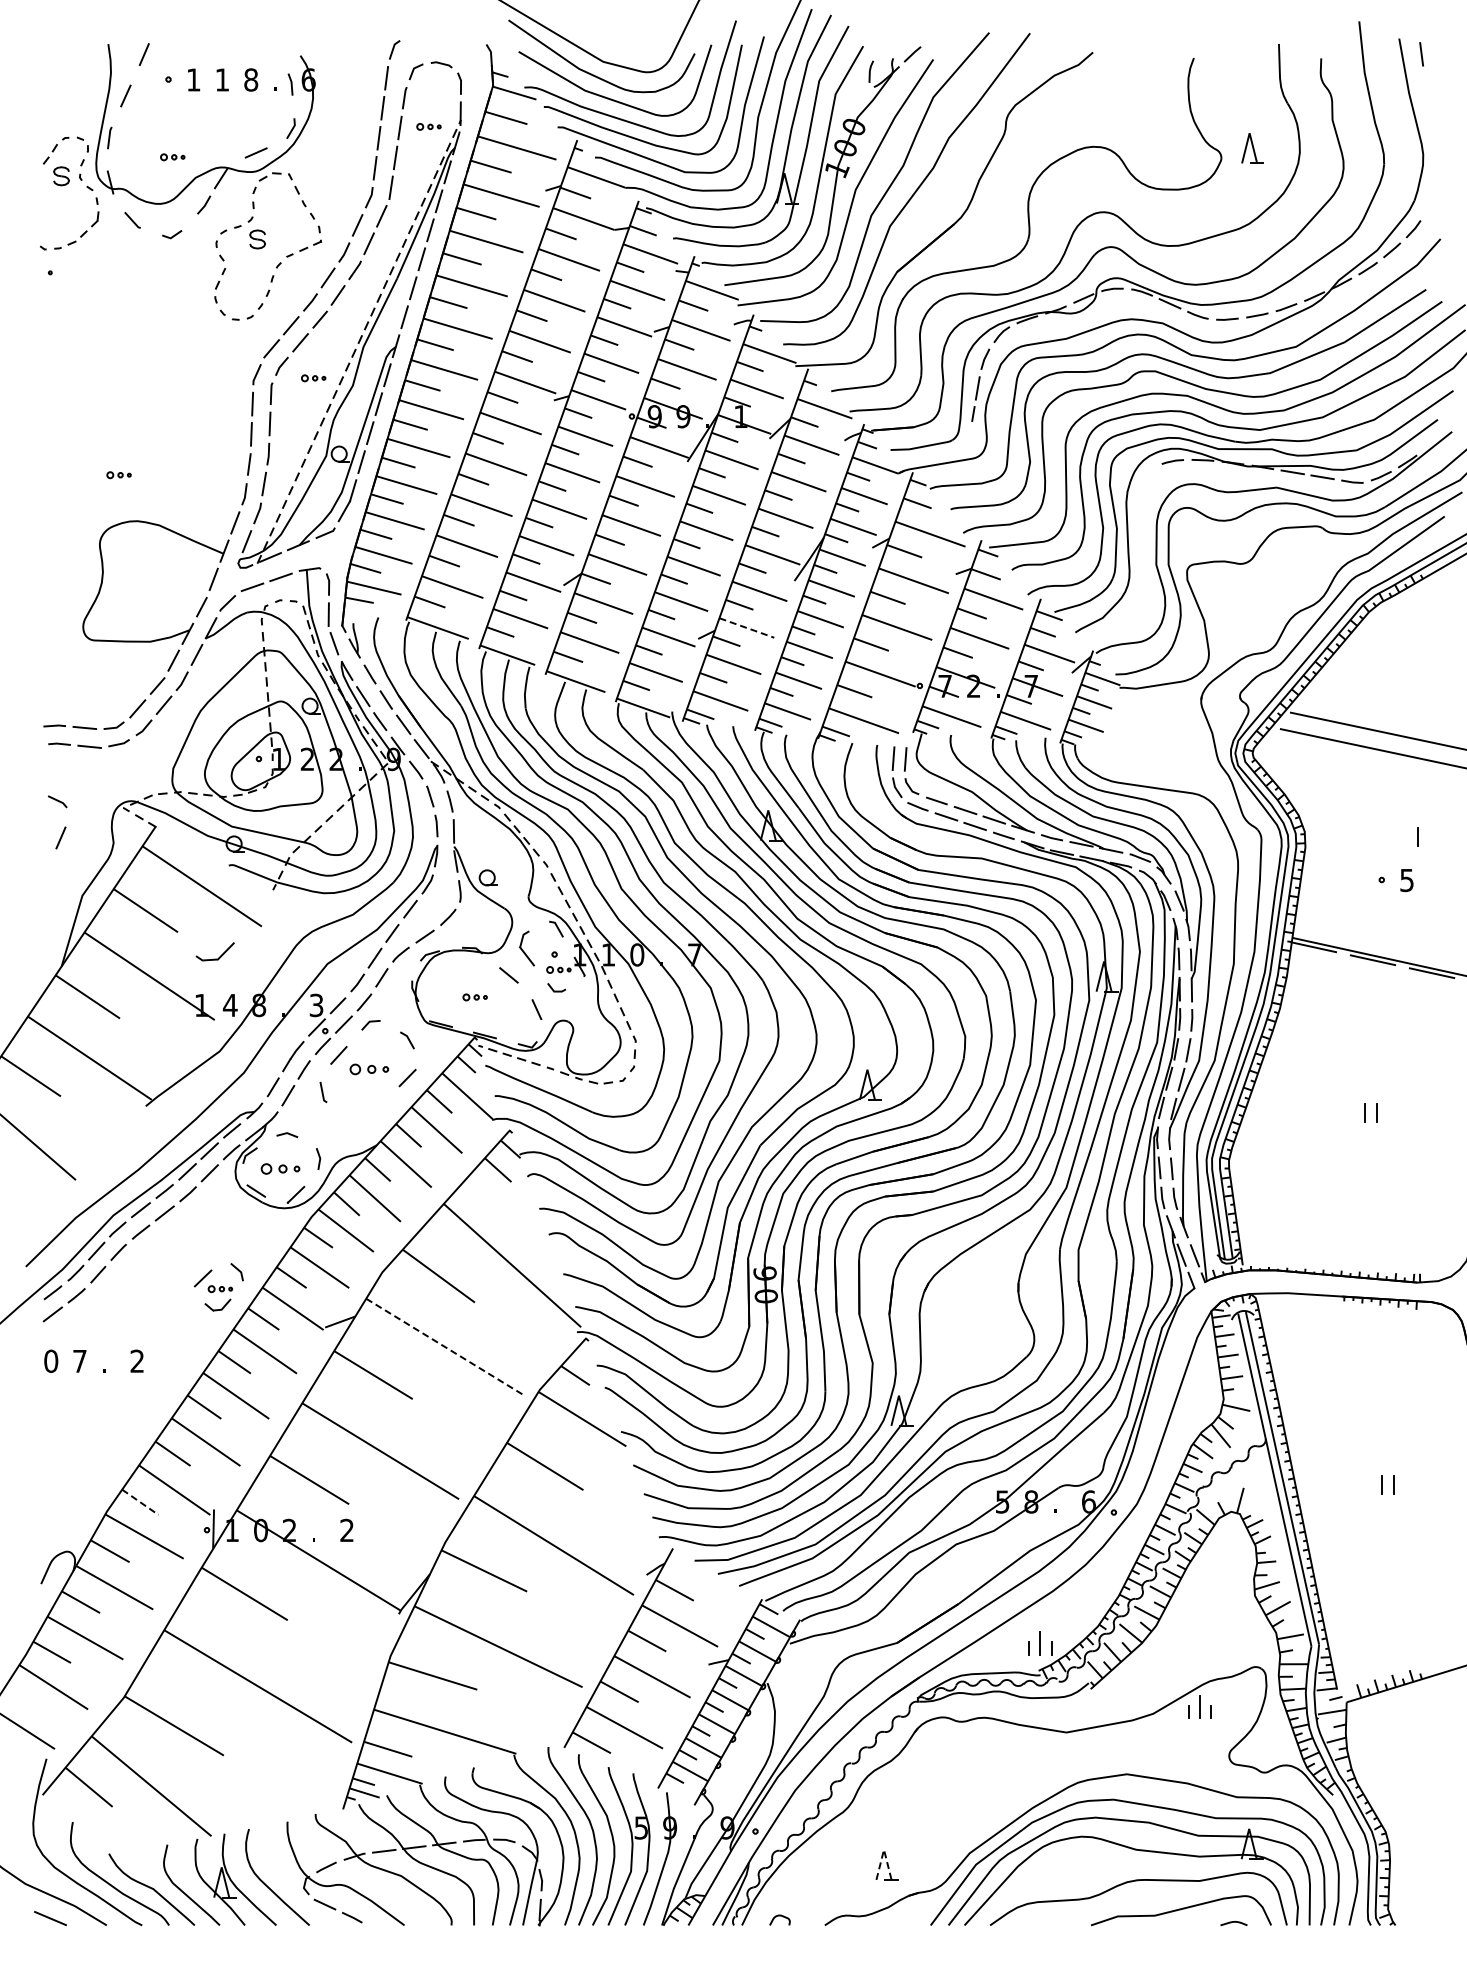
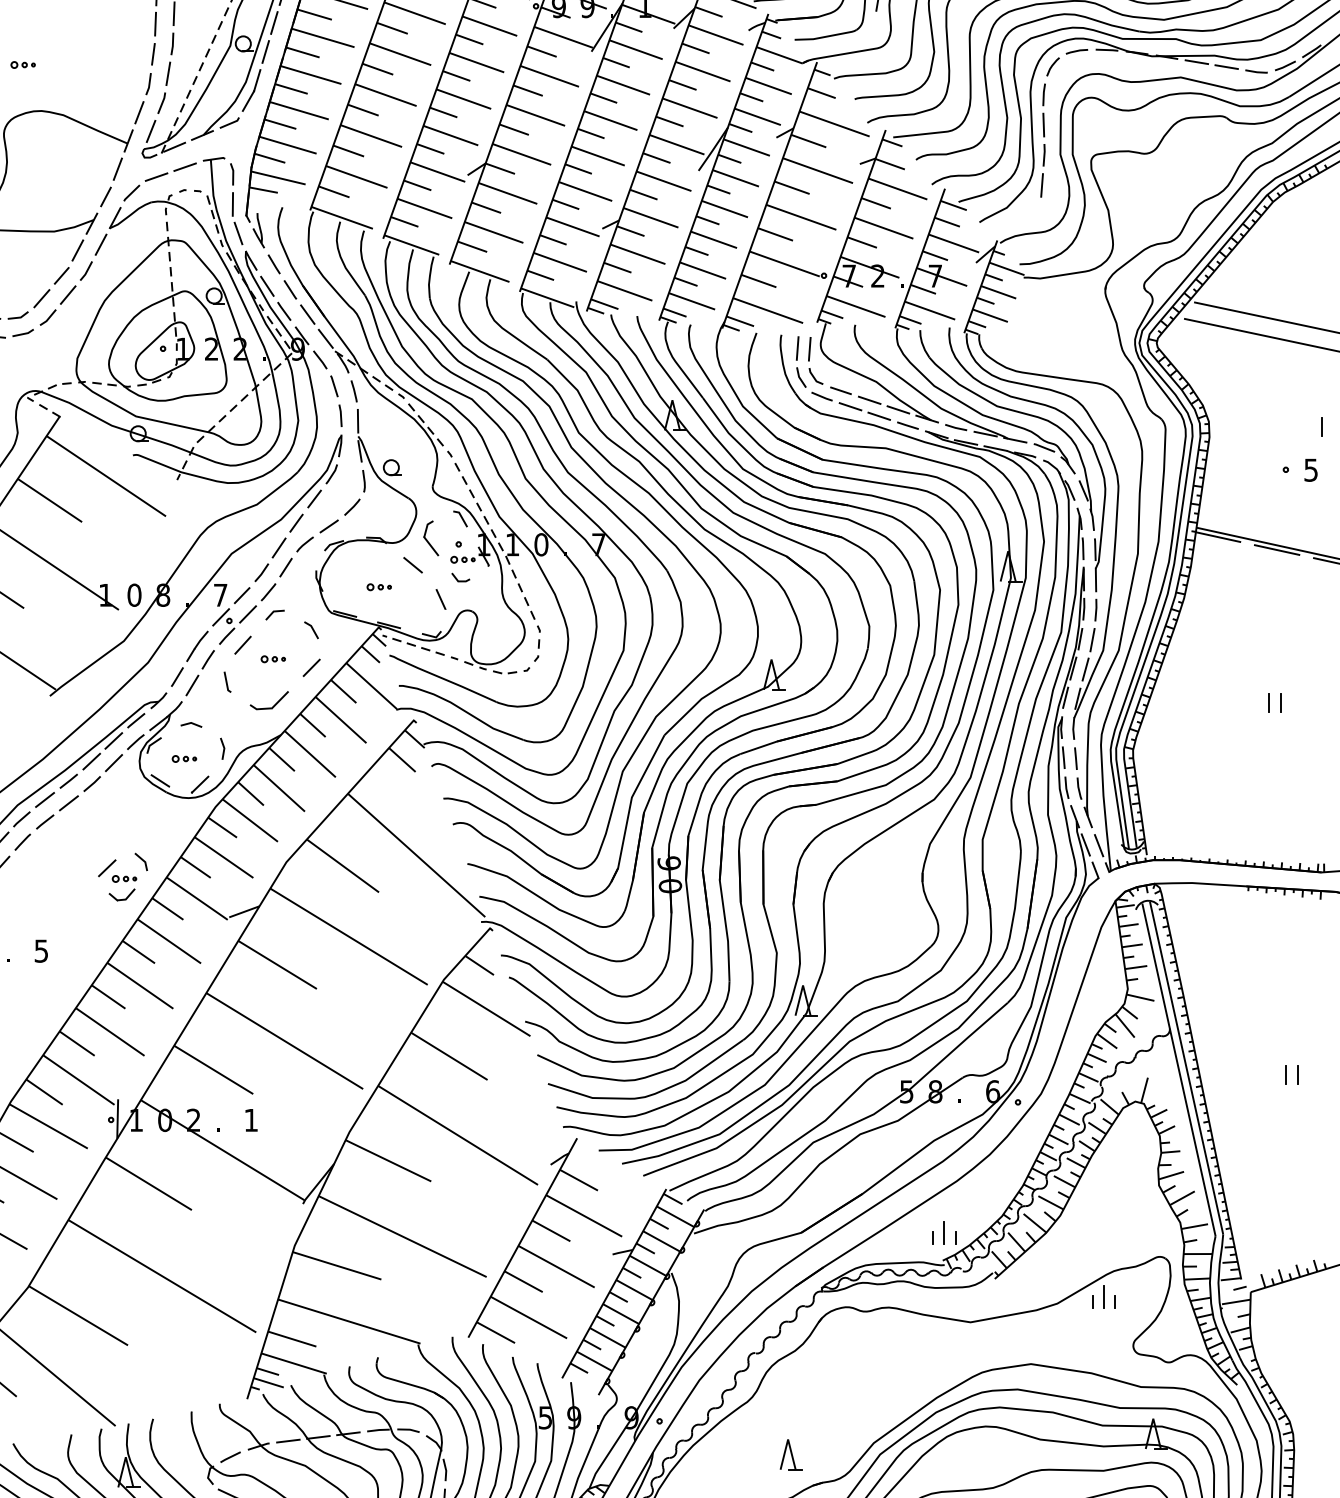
part: (1145, 537) -> (1049, 127), added
line: (747, 628) -> (651, 218), dashed -> solid
part: (214, 958) -> (268, 707), moved
text: (230, 1005) -> (134, 595), 4 -> 0
text: (316, 1005) -> (220, 595), 3 -> 7
part: (368, 1069) -> (272, 659), size x0.62
part: (279, 1169) -> (183, 759), size x0.62
line: (445, 1347) -> (349, 937), dashed -> solid
text: (136, 1360) -> (40, 950), 2 -> 5
line: (140, 1502) -> (44, 1092), dashed -> solid
text: (346, 1529) -> (250, 1119), 2 -> 1
line: (884, 1849) -> (788, 1439), dashed -> solid

